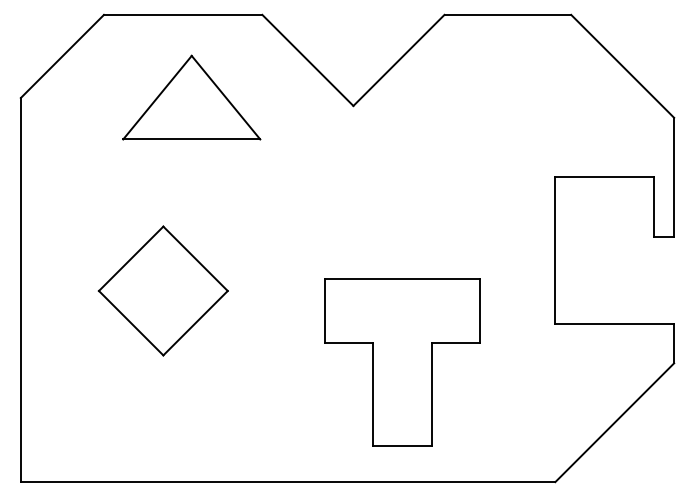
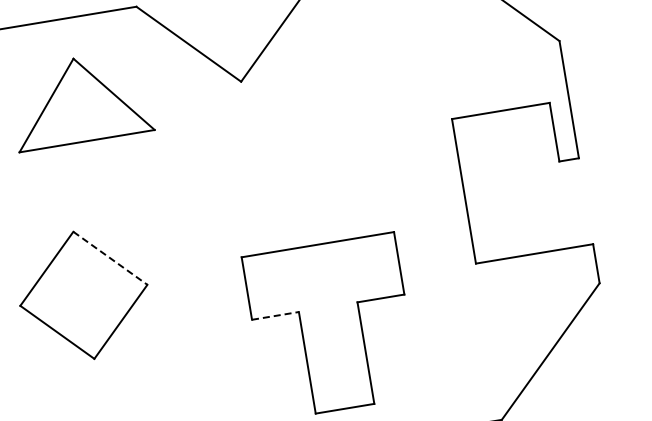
line: (195, 258) -> (110, 258), solid -> dashed
line: (349, 342) -> (275, 315), solid -> dashed

